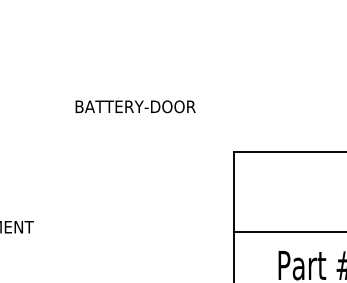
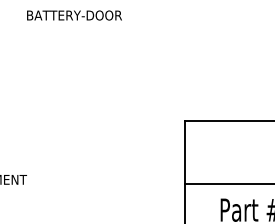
text: (135, 106) -> (74, 15), moved

